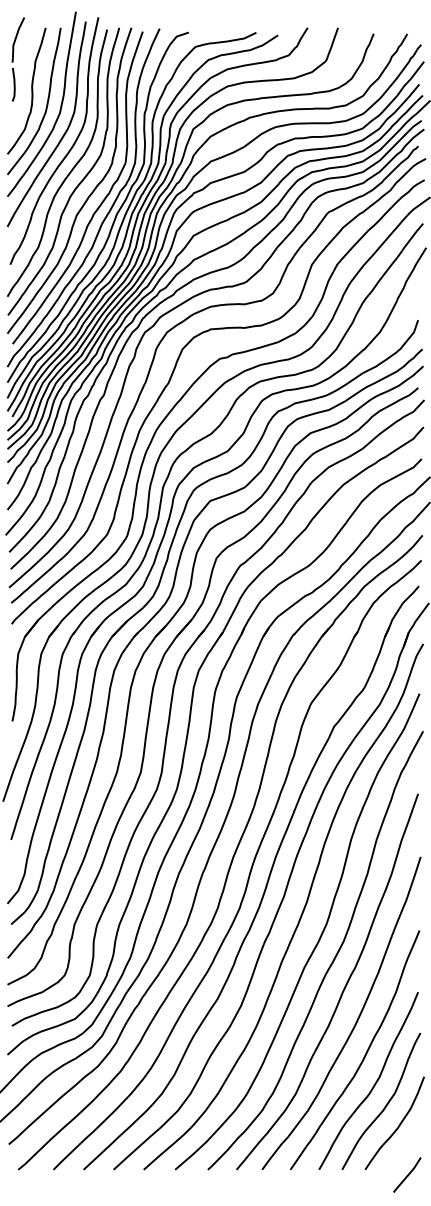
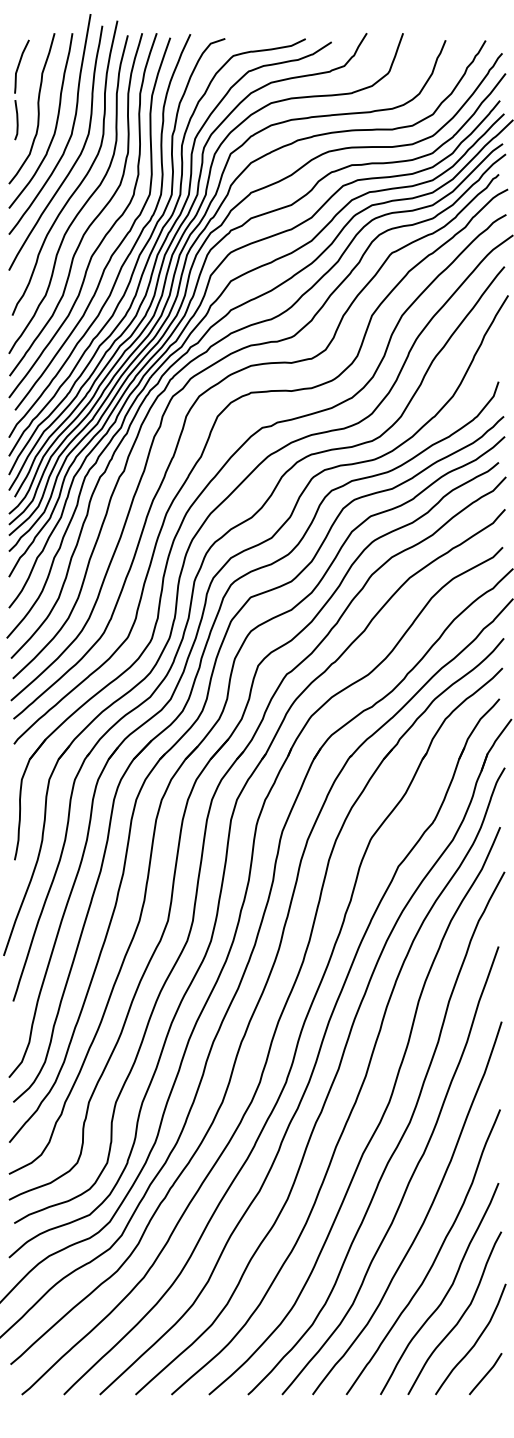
part: (17, 59) -> (21, 89), moved
line: (407, 1175) -> (485, 1374), moved

